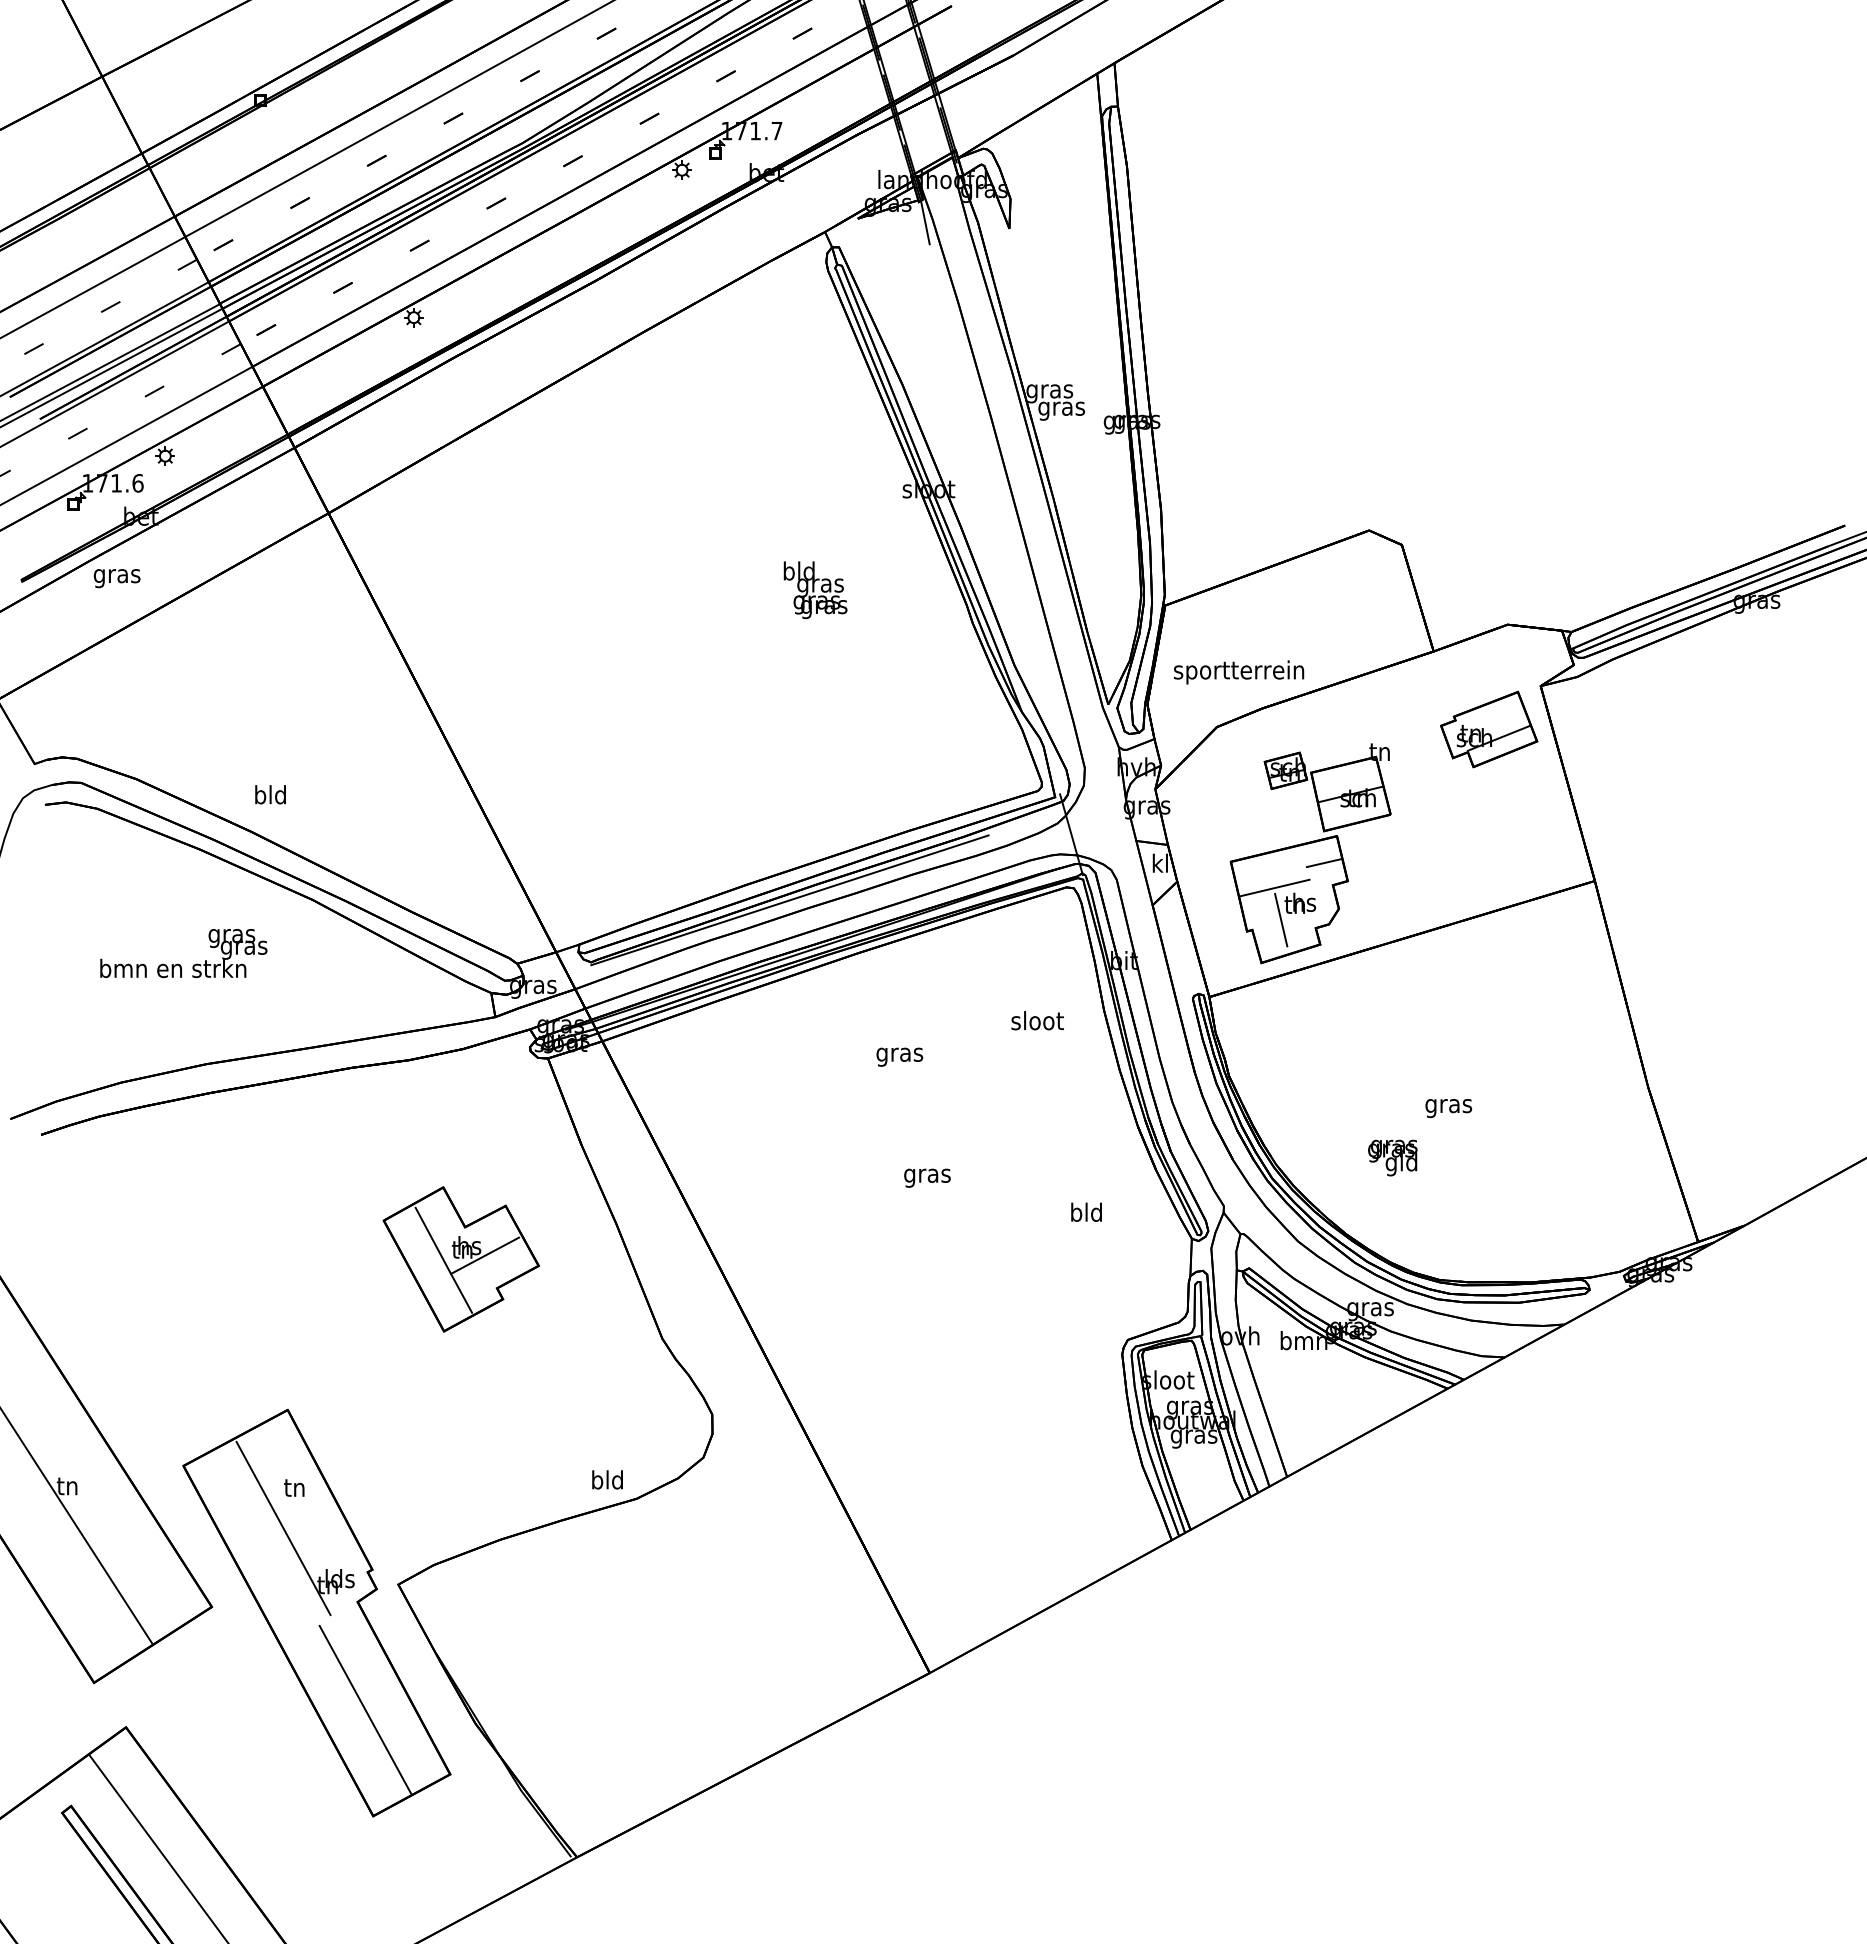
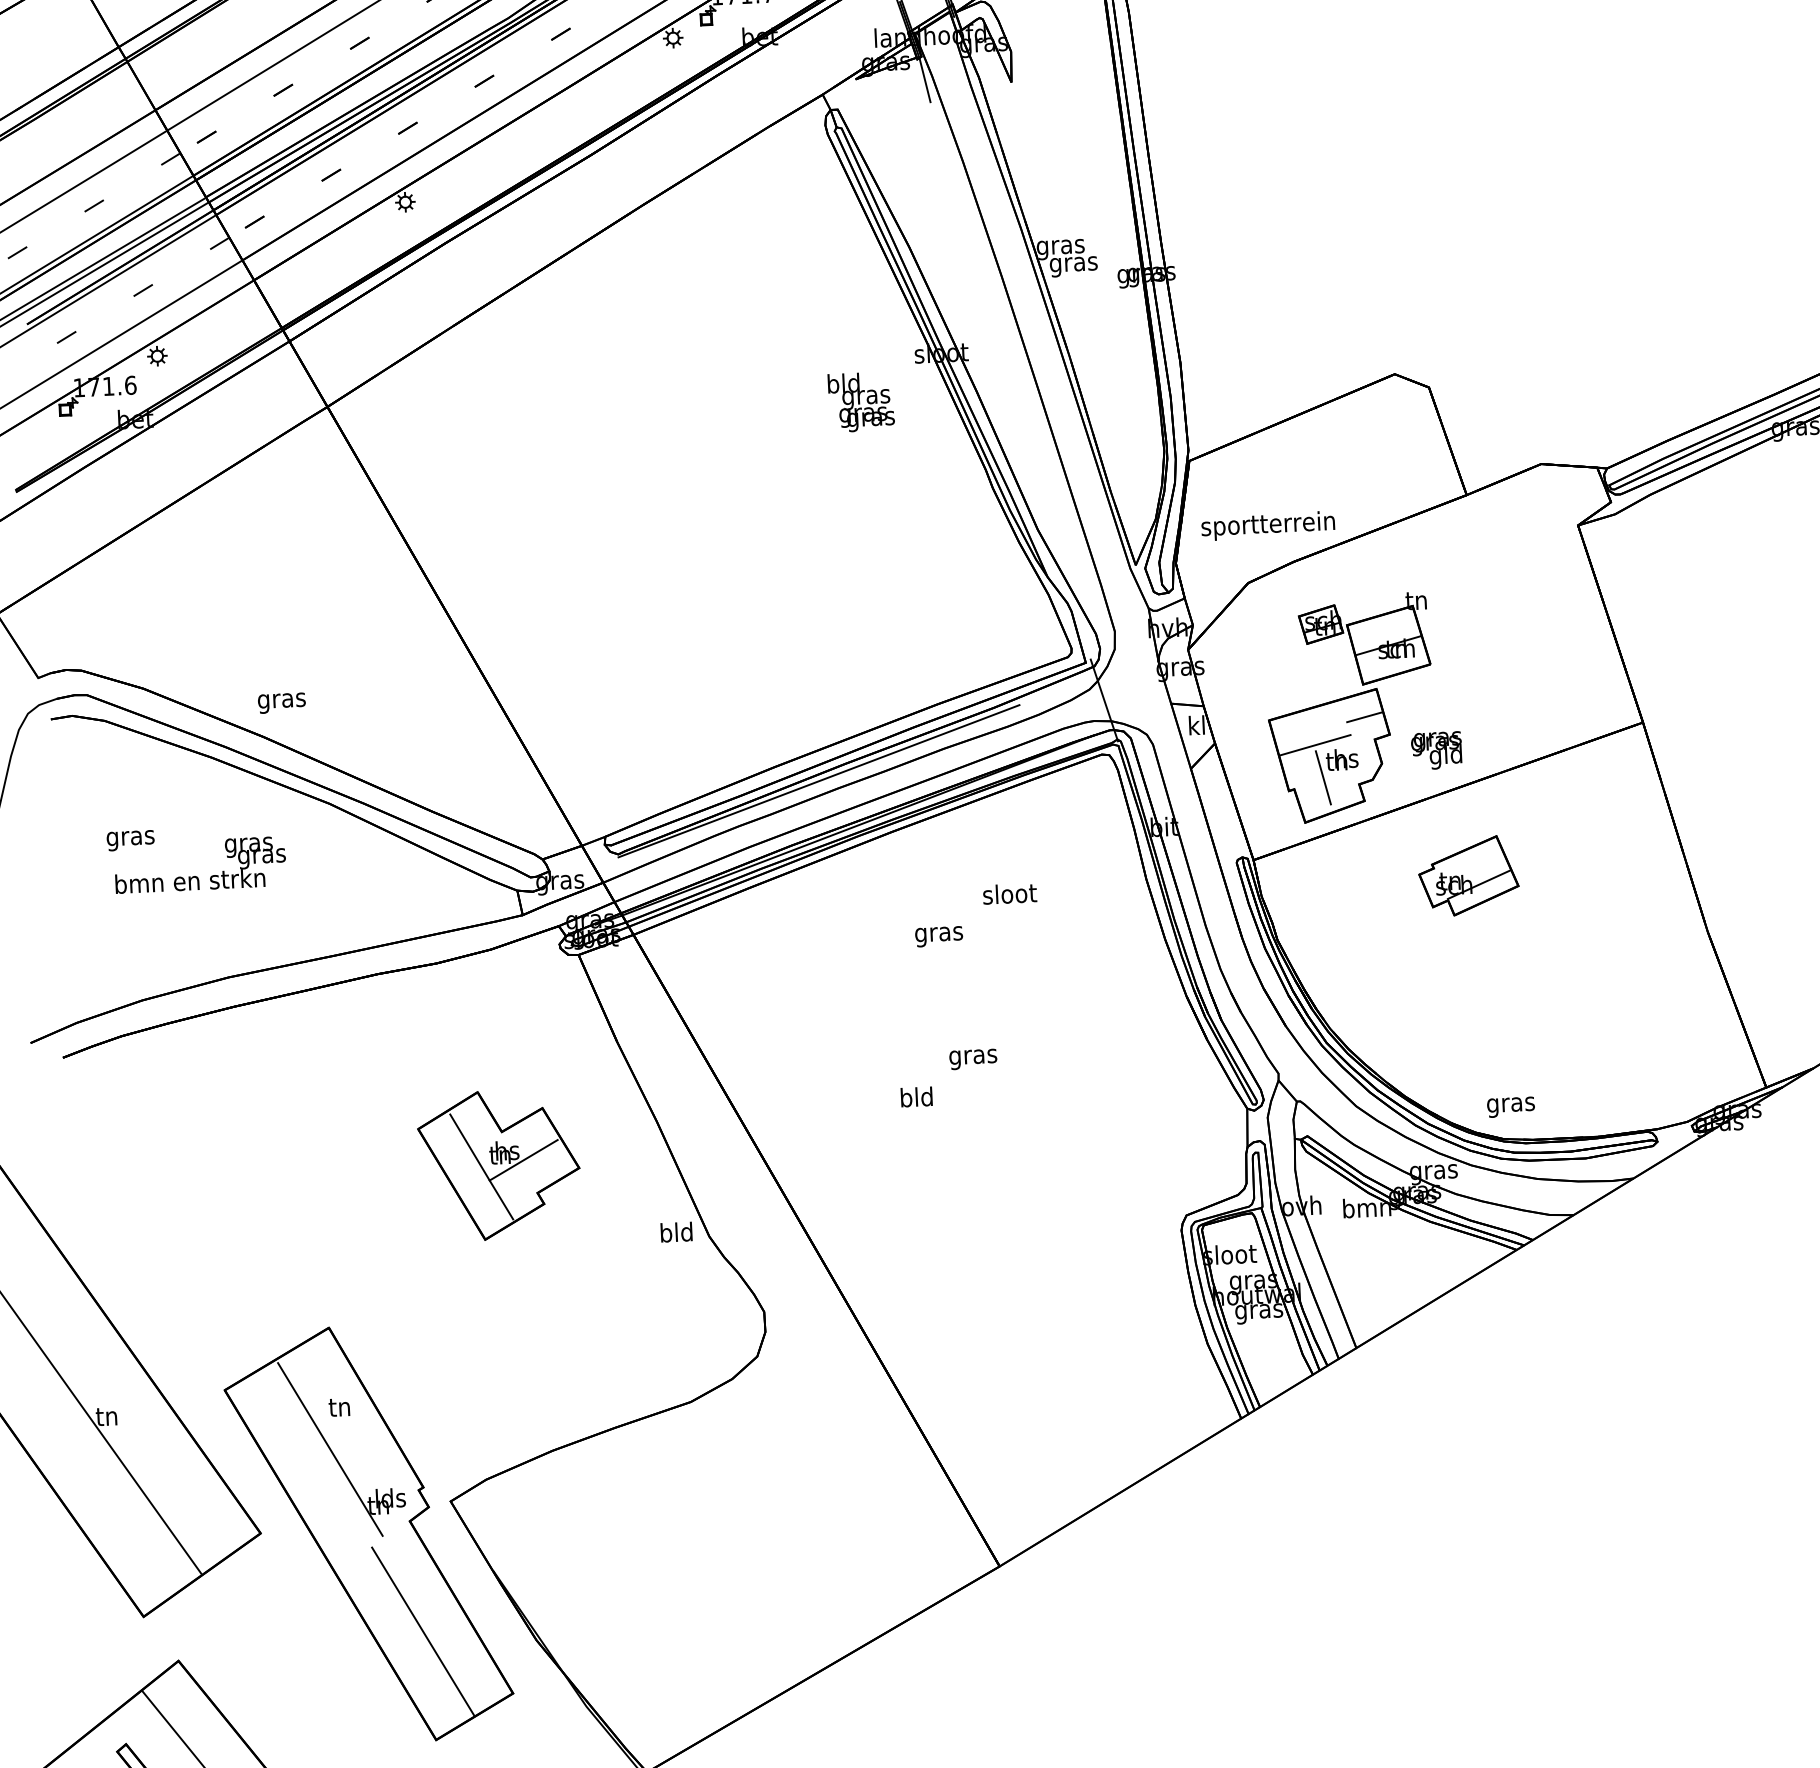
text: (116, 578) -> (130, 840), moved
text: (815, 590) -> (861, 402), moved
part: (1489, 729) -> (1469, 876), moved
text: (270, 797) -> (281, 700), bld -> gras
text: (1037, 1020) -> (1009, 893), moved
text: (1448, 1108) -> (1510, 1107), moved
text: (1392, 1157) -> (1436, 750), moved
text: (1086, 1211) -> (916, 1096), moved
text: (607, 1479) -> (676, 1231), moved

